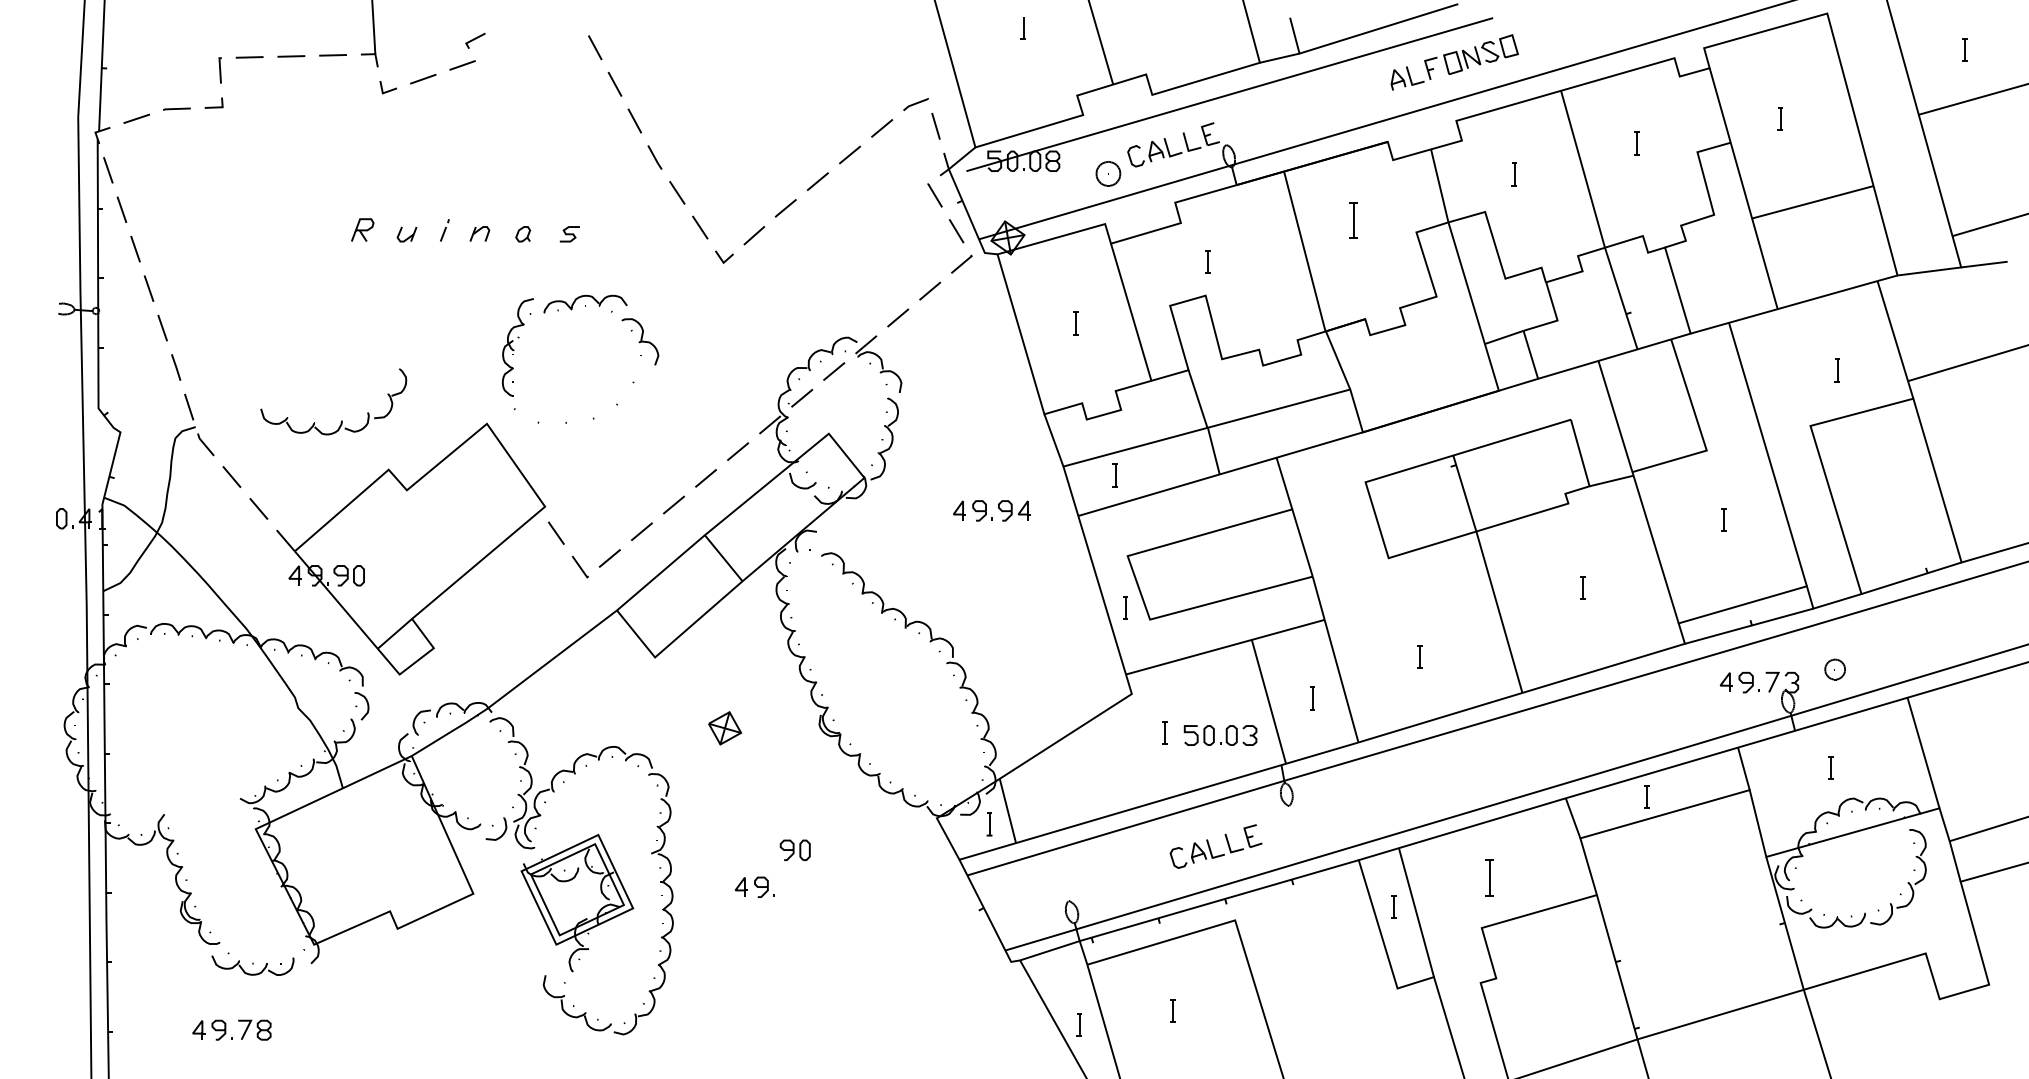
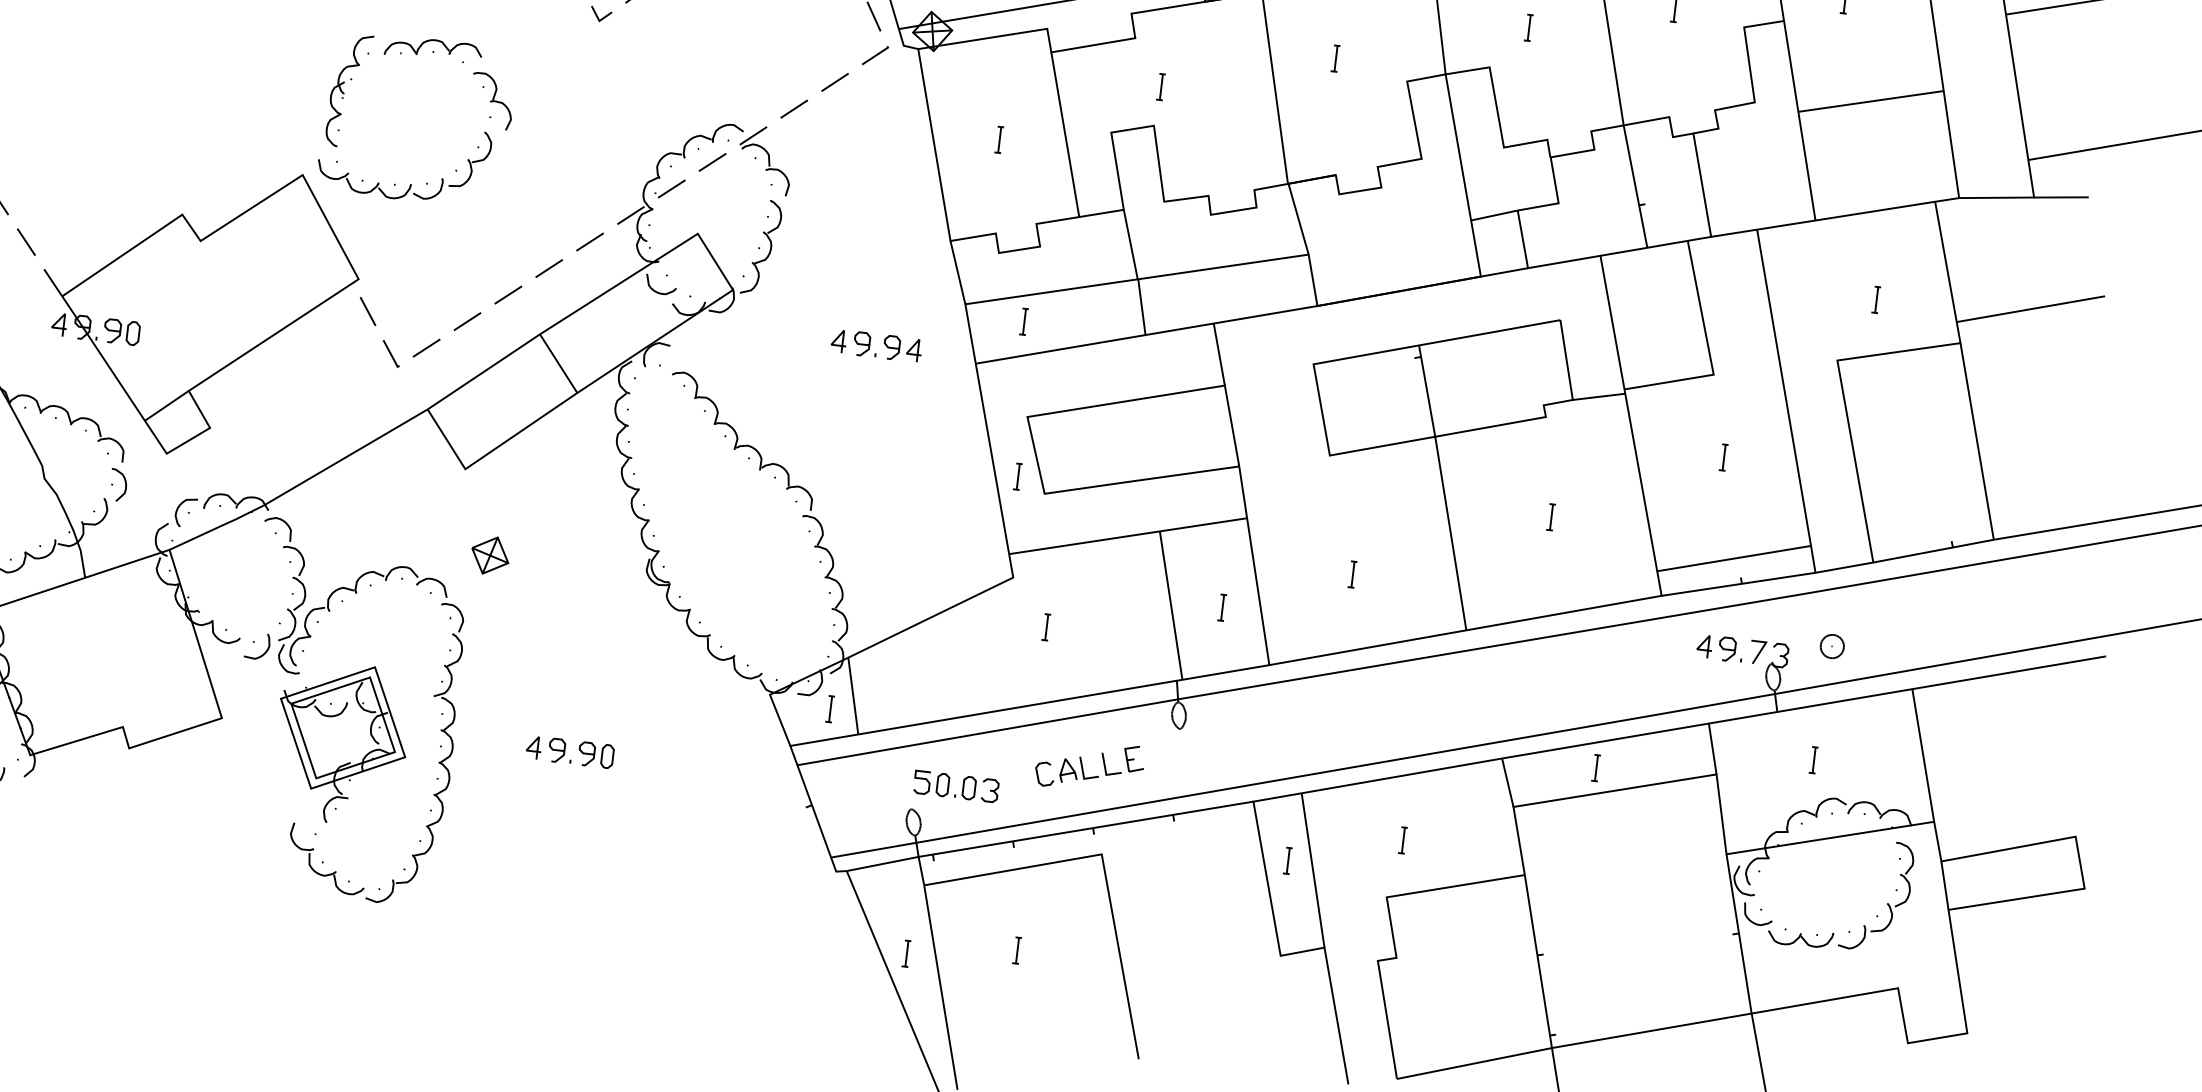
part: (1352, 219) -> (1334, 57), size x0.62
part: (341, 420) -> (410, 183), moved
part: (725, 728) -> (490, 555), moved
part: (1220, 735) -> (956, 786), moved
part: (794, 849) -> (595, 754), moved
part: (1489, 877) -> (1402, 839), size x0.62

